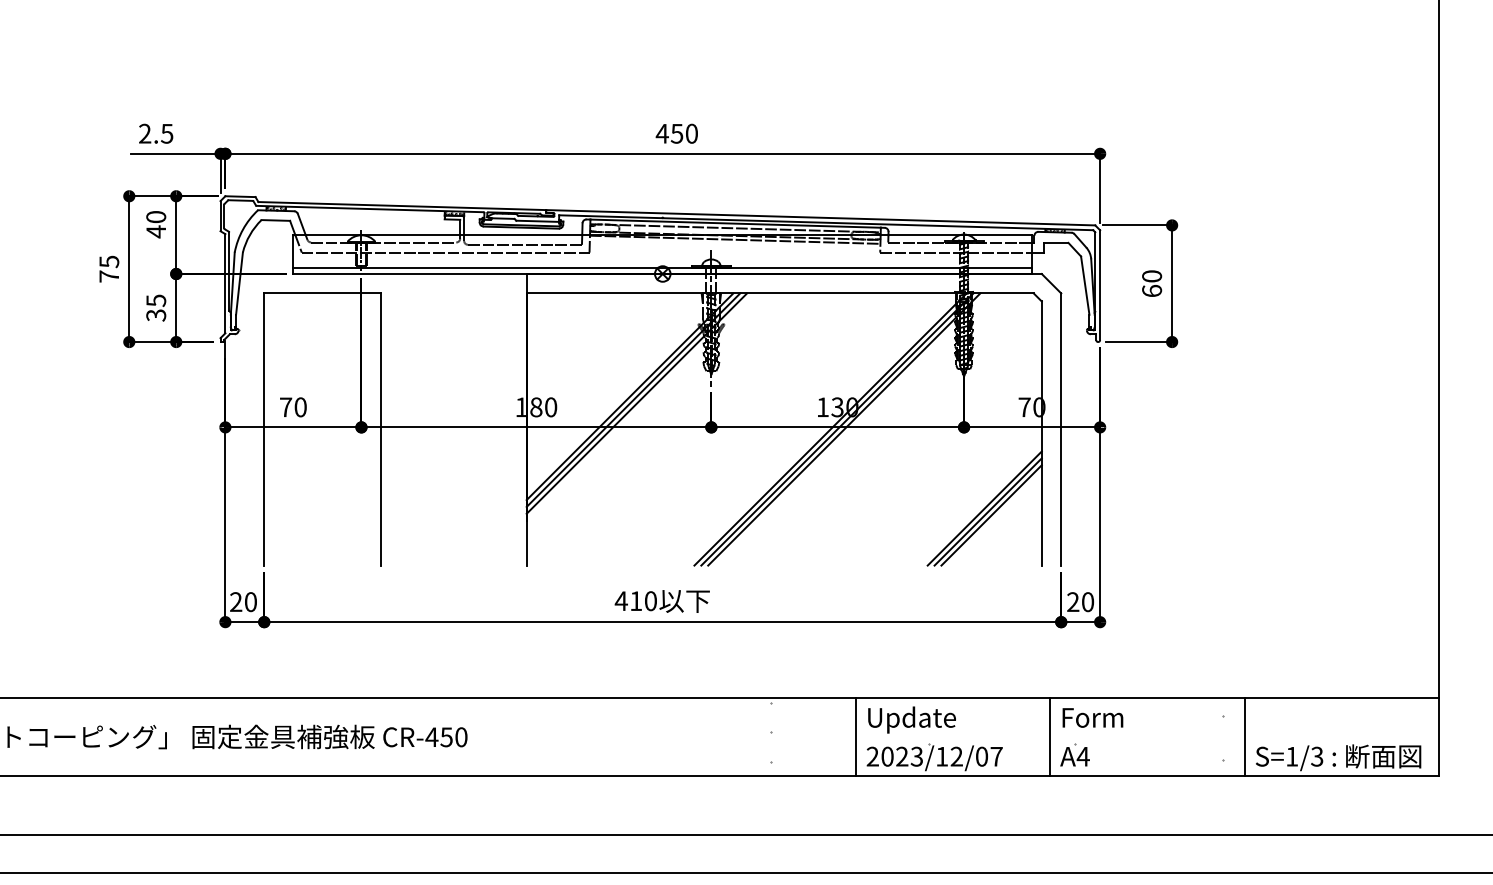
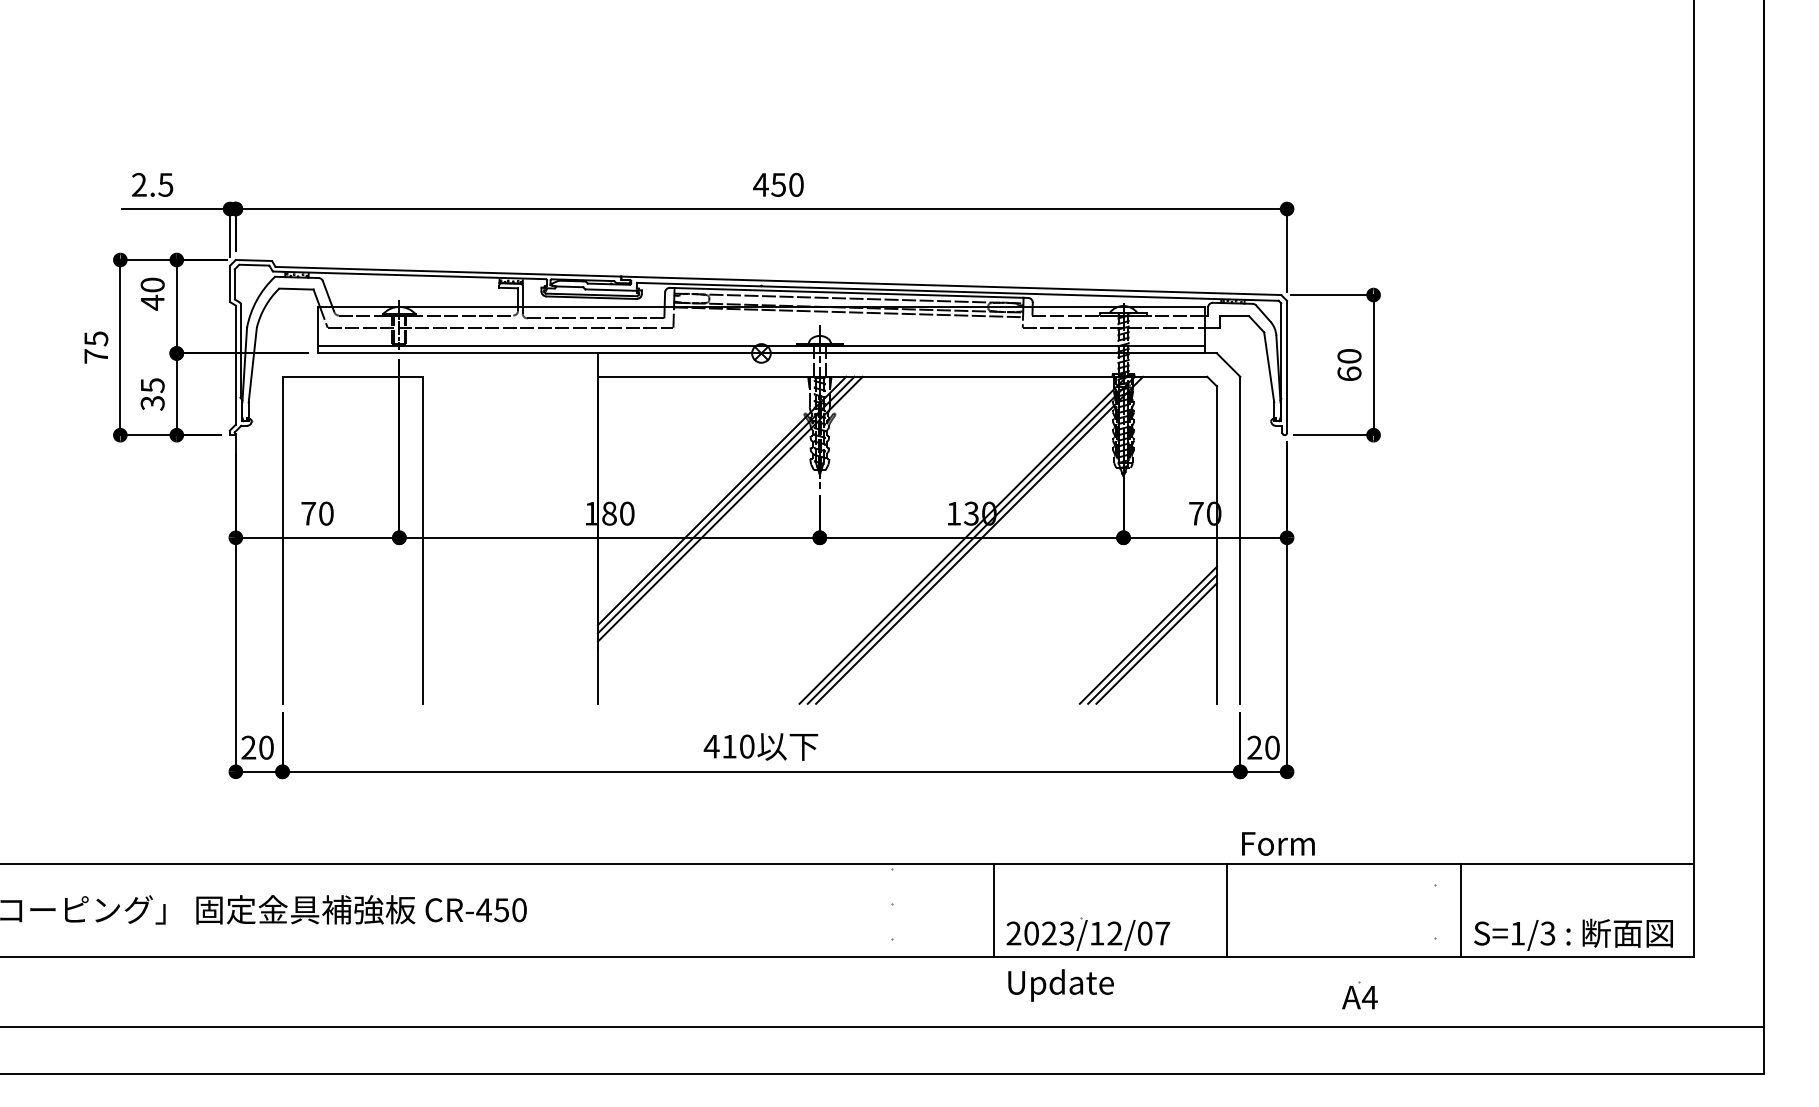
text: (1092, 717) -> (1278, 843), moved
text: (911, 720) -> (1060, 985), moved
part: (1074, 755) -> (1359, 995), moved

